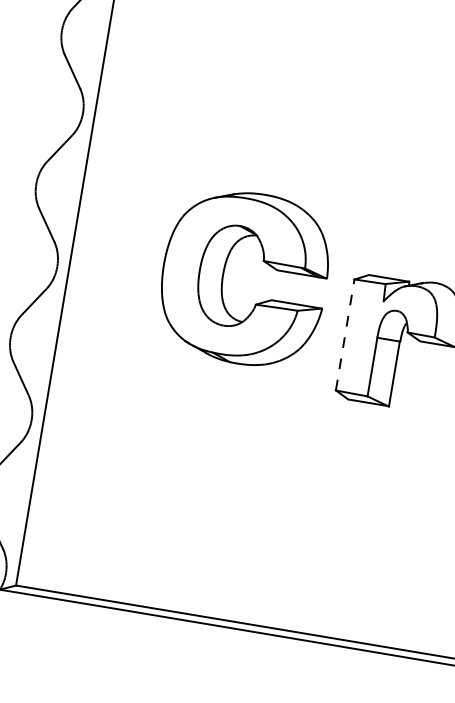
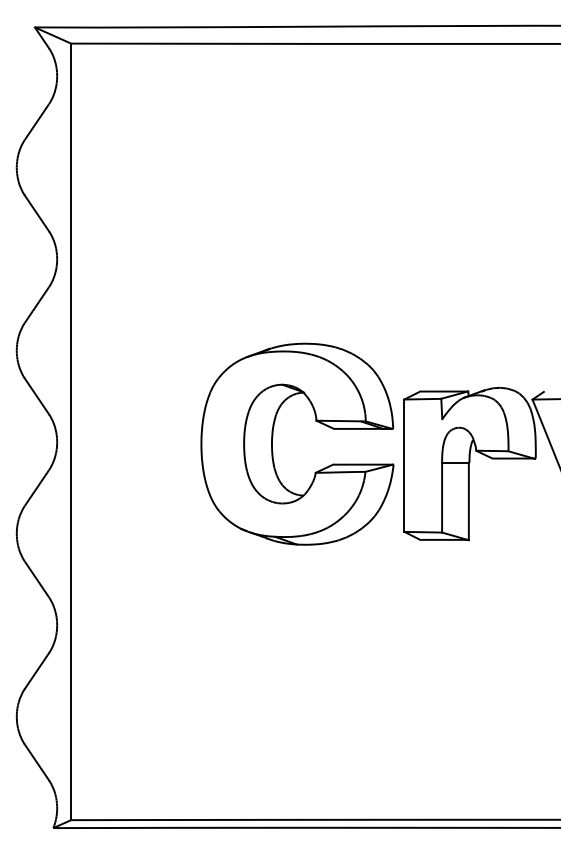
part: (225, 269) -> (273, 437), moved
line: (345, 334) -> (404, 465), dashed -> solid

